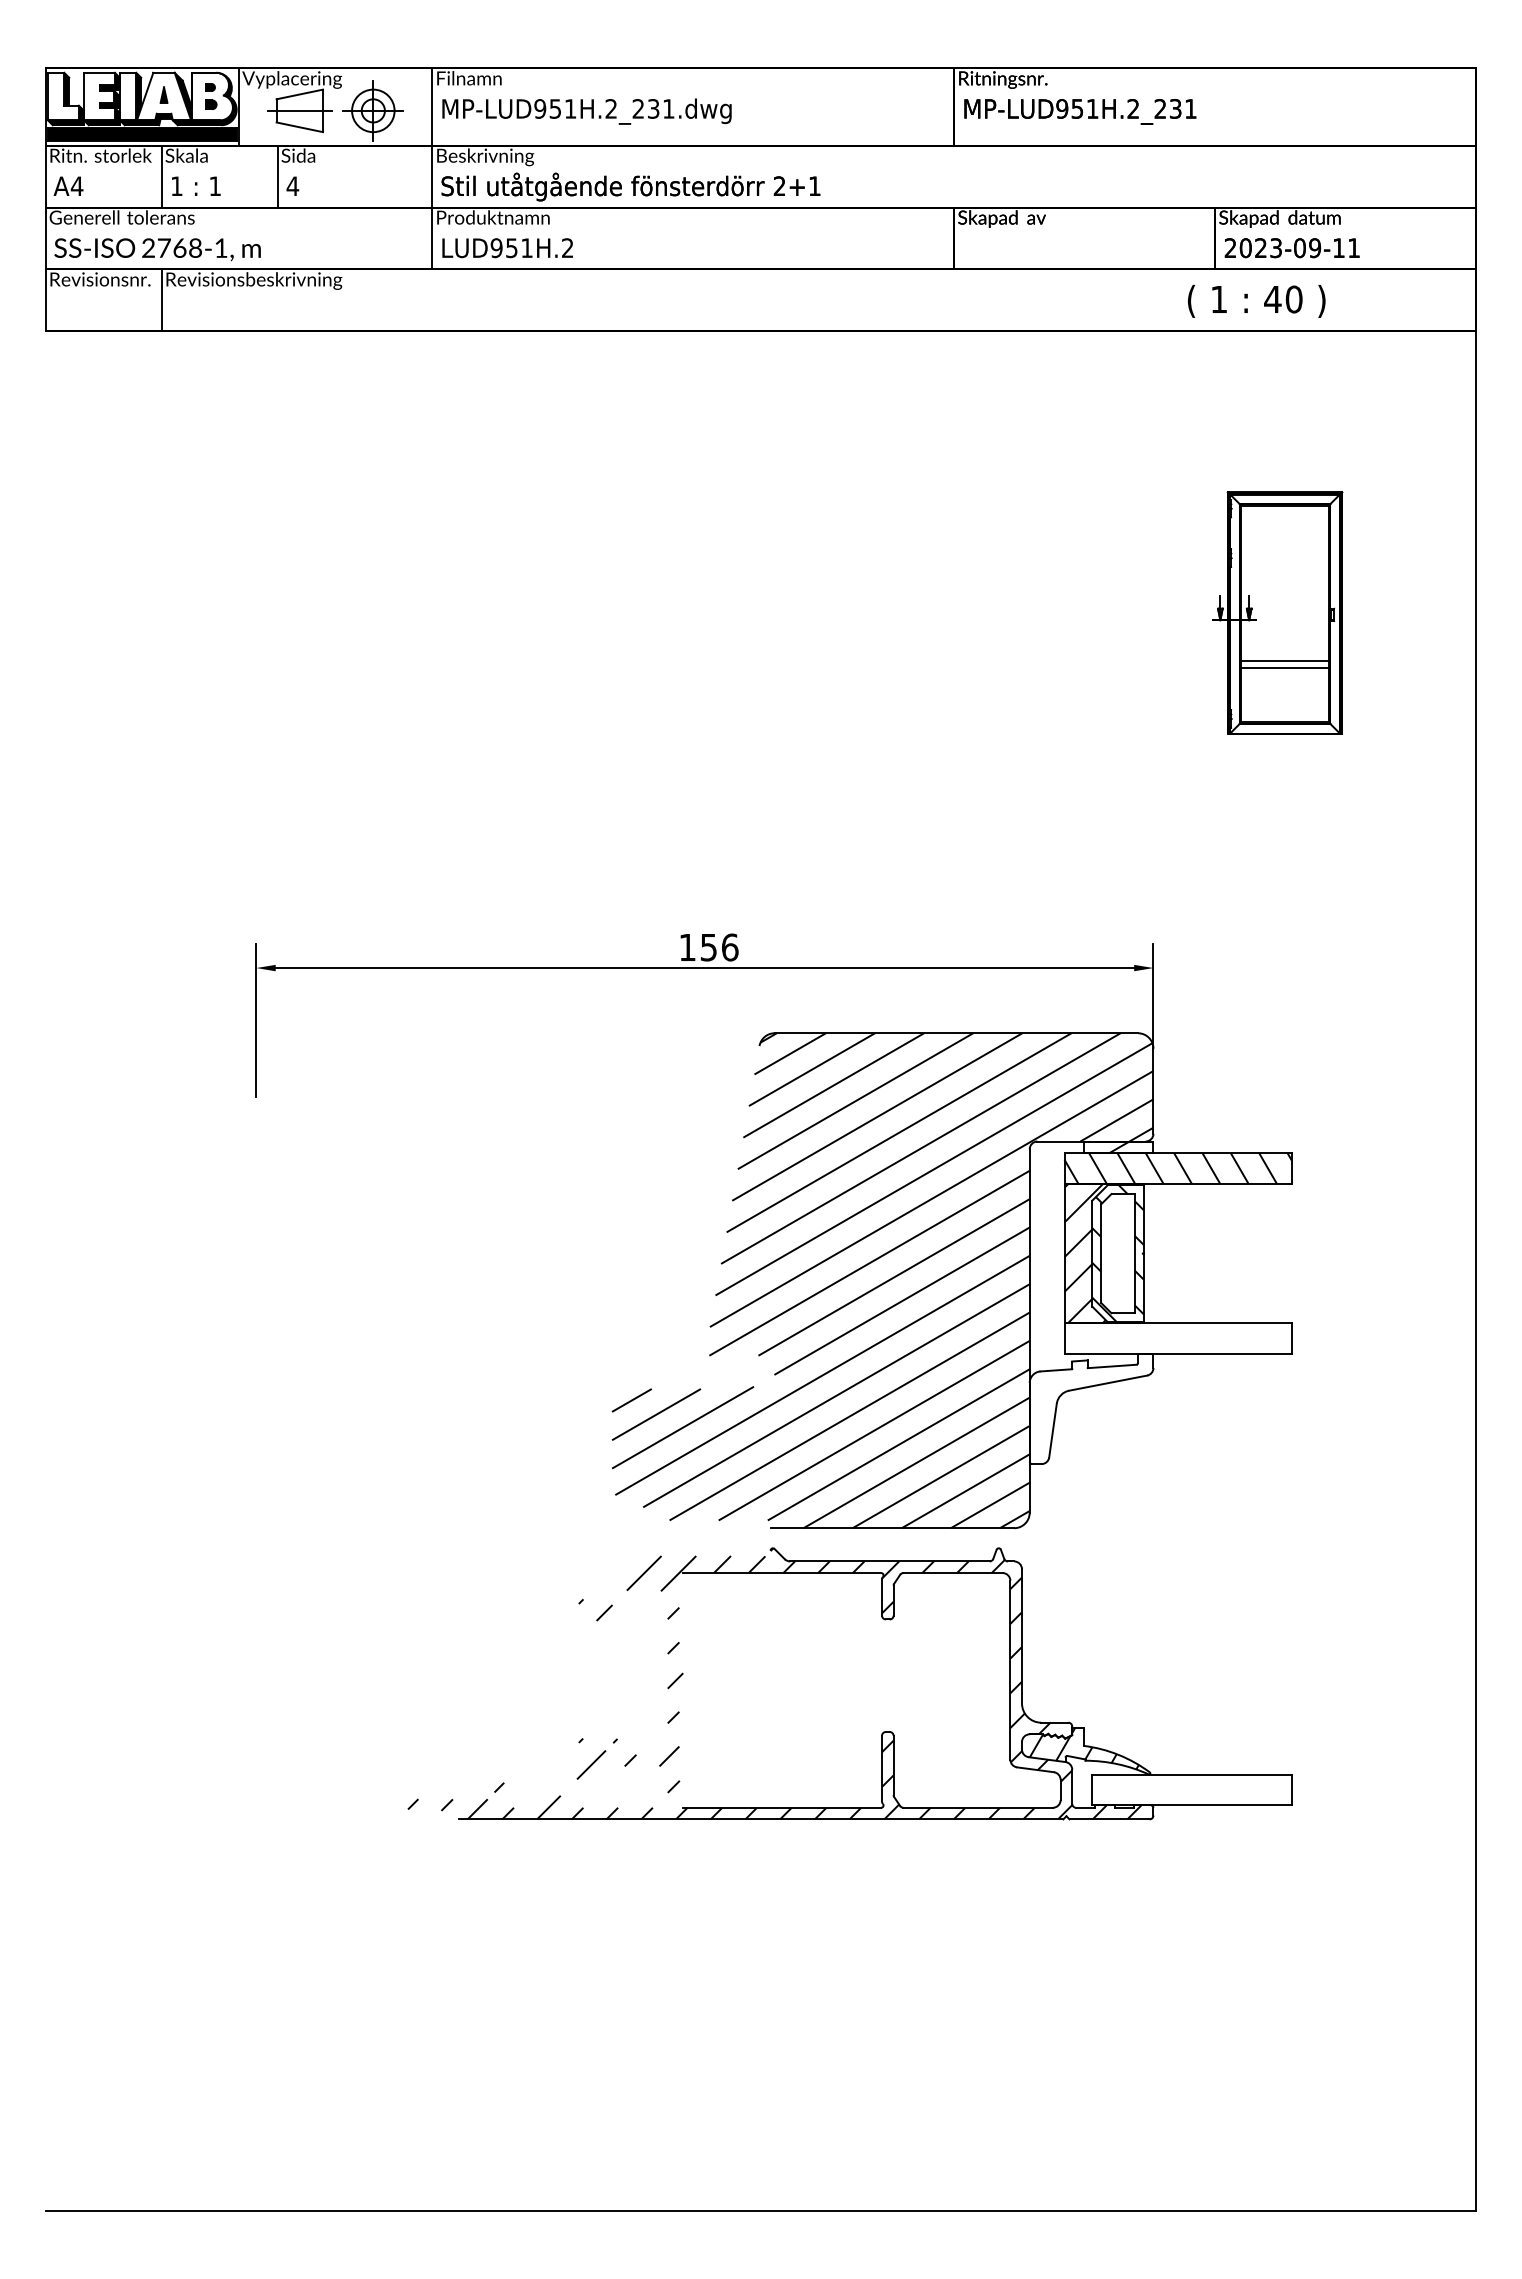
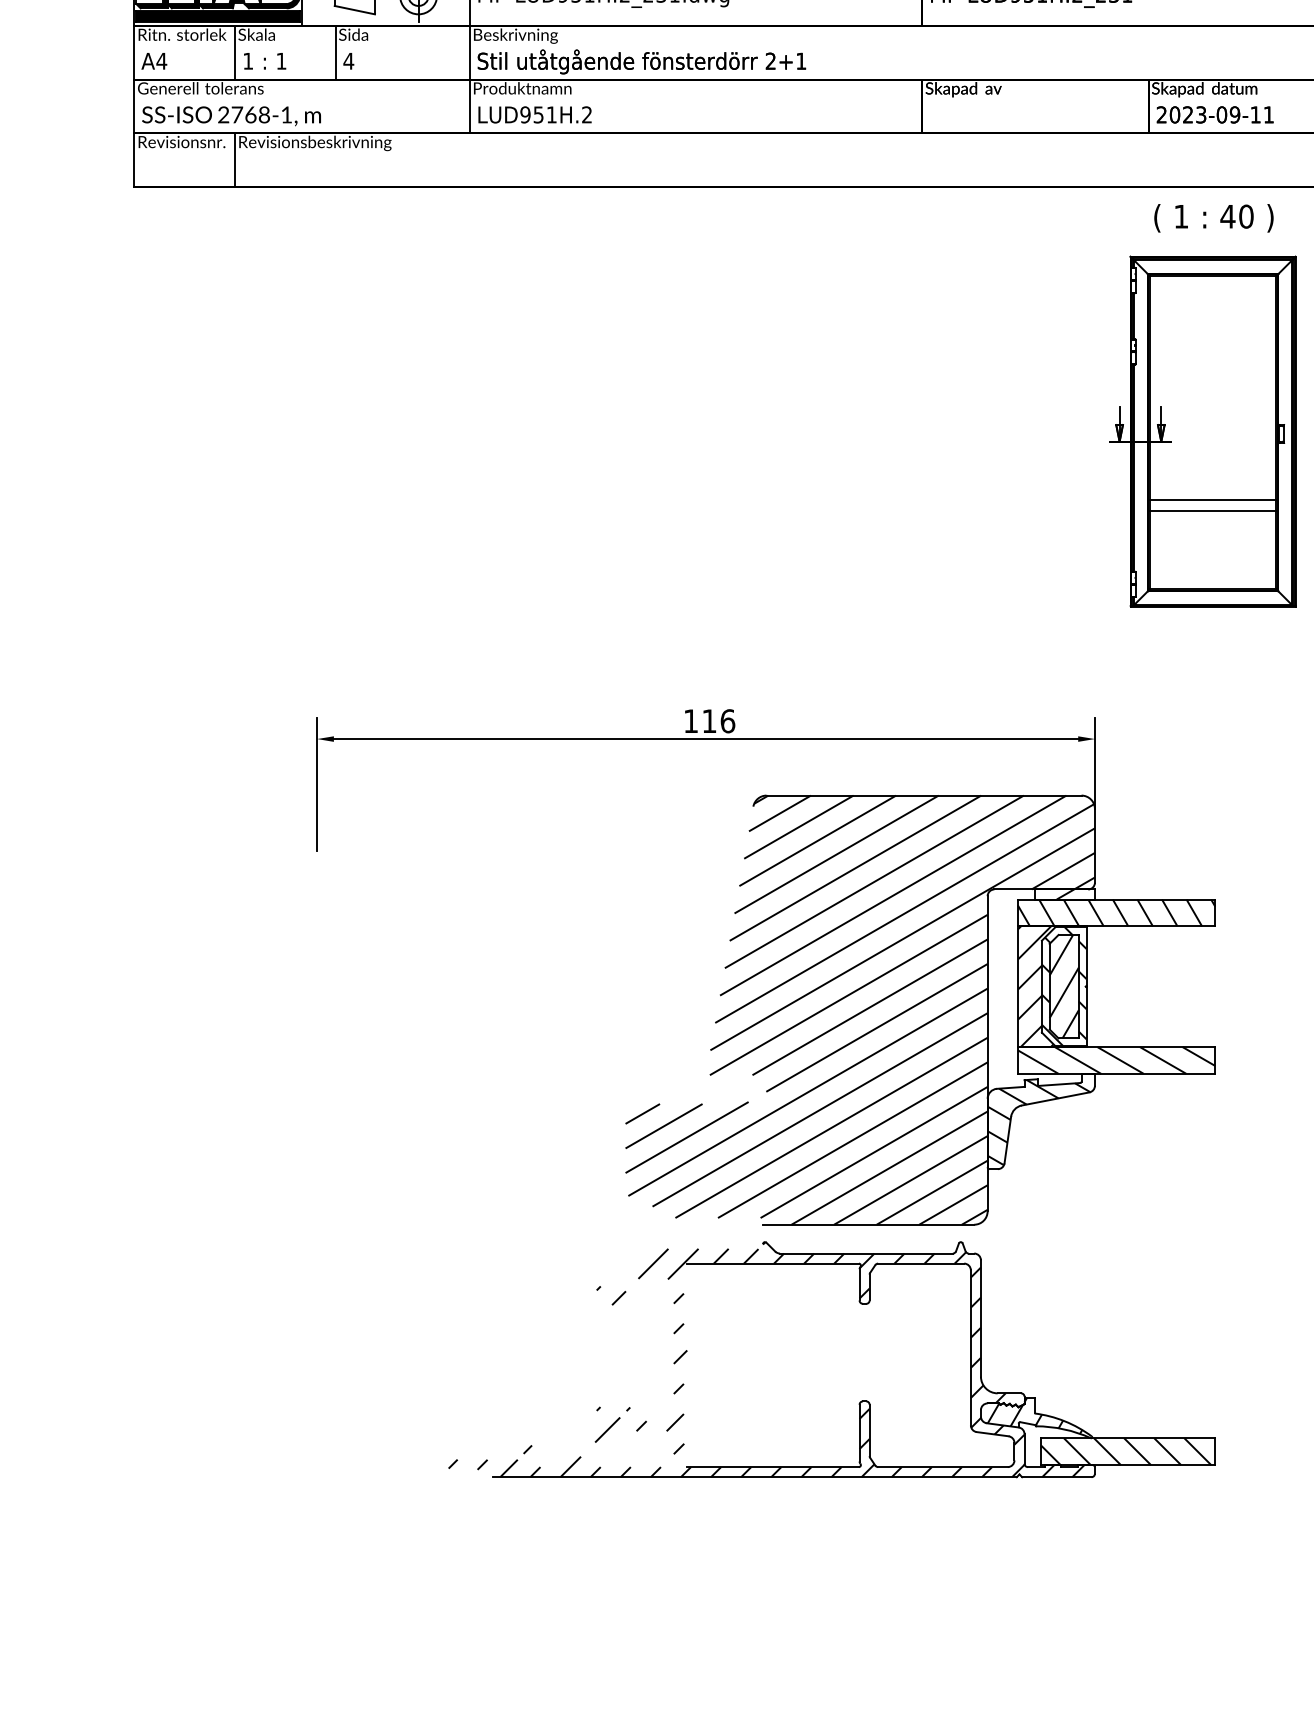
text: (1256, 301) -> (1213, 218), moved
part: (1277, 612) -> (1202, 430), size x1.67
text: (708, 947) -> (709, 721), 156 -> 116
hatch: (1117, 1253) -> (1063, 986), added
hatch: (1178, 1338) -> (1116, 1060), added
hatch: (1088, 1410) -> (1038, 1122), added
hatch: (1191, 1789) -> (1127, 1451), added

